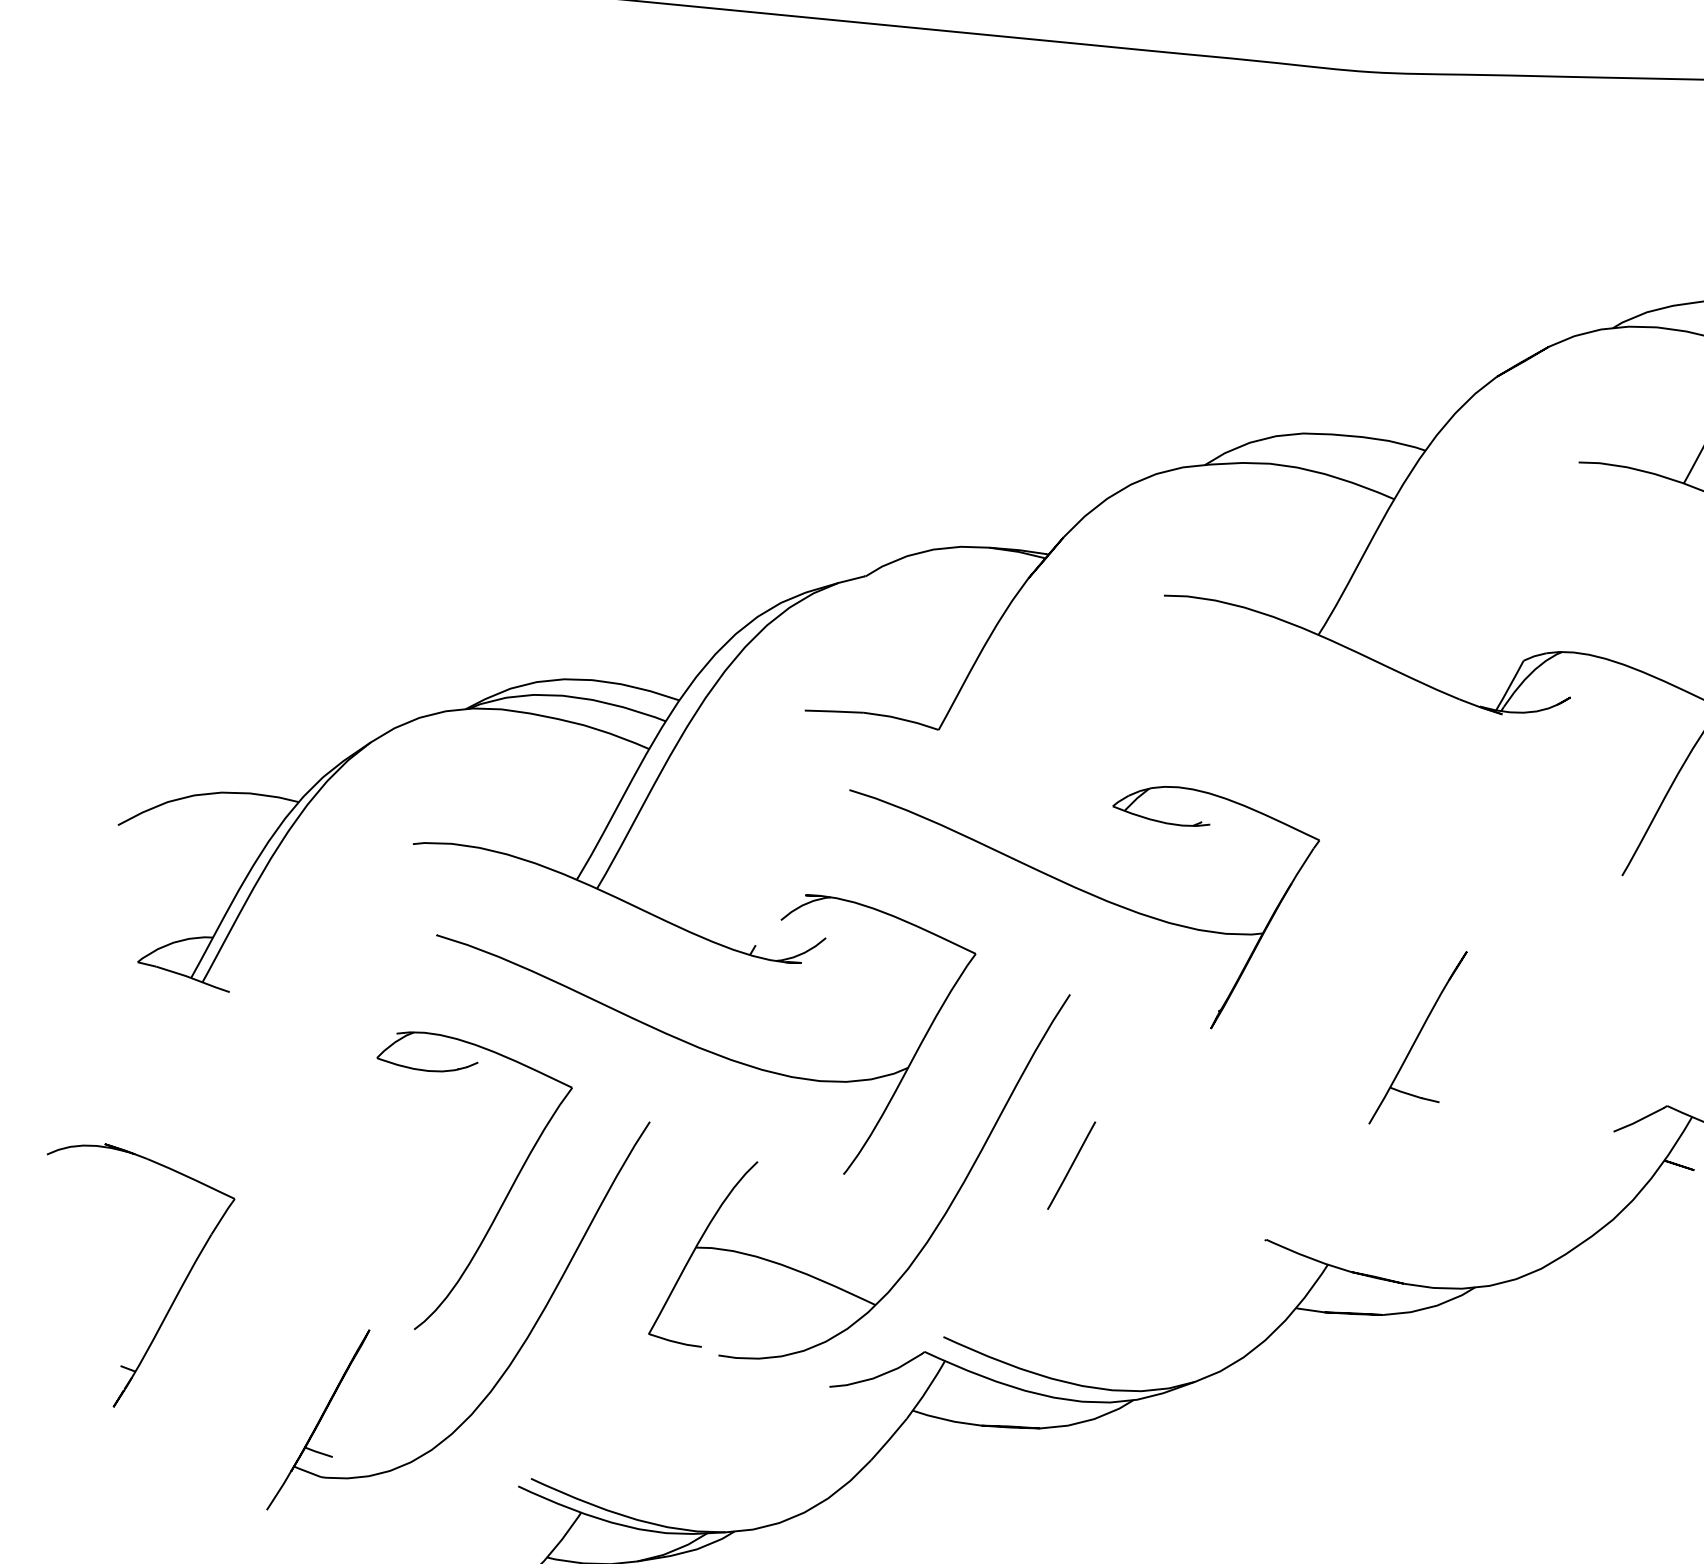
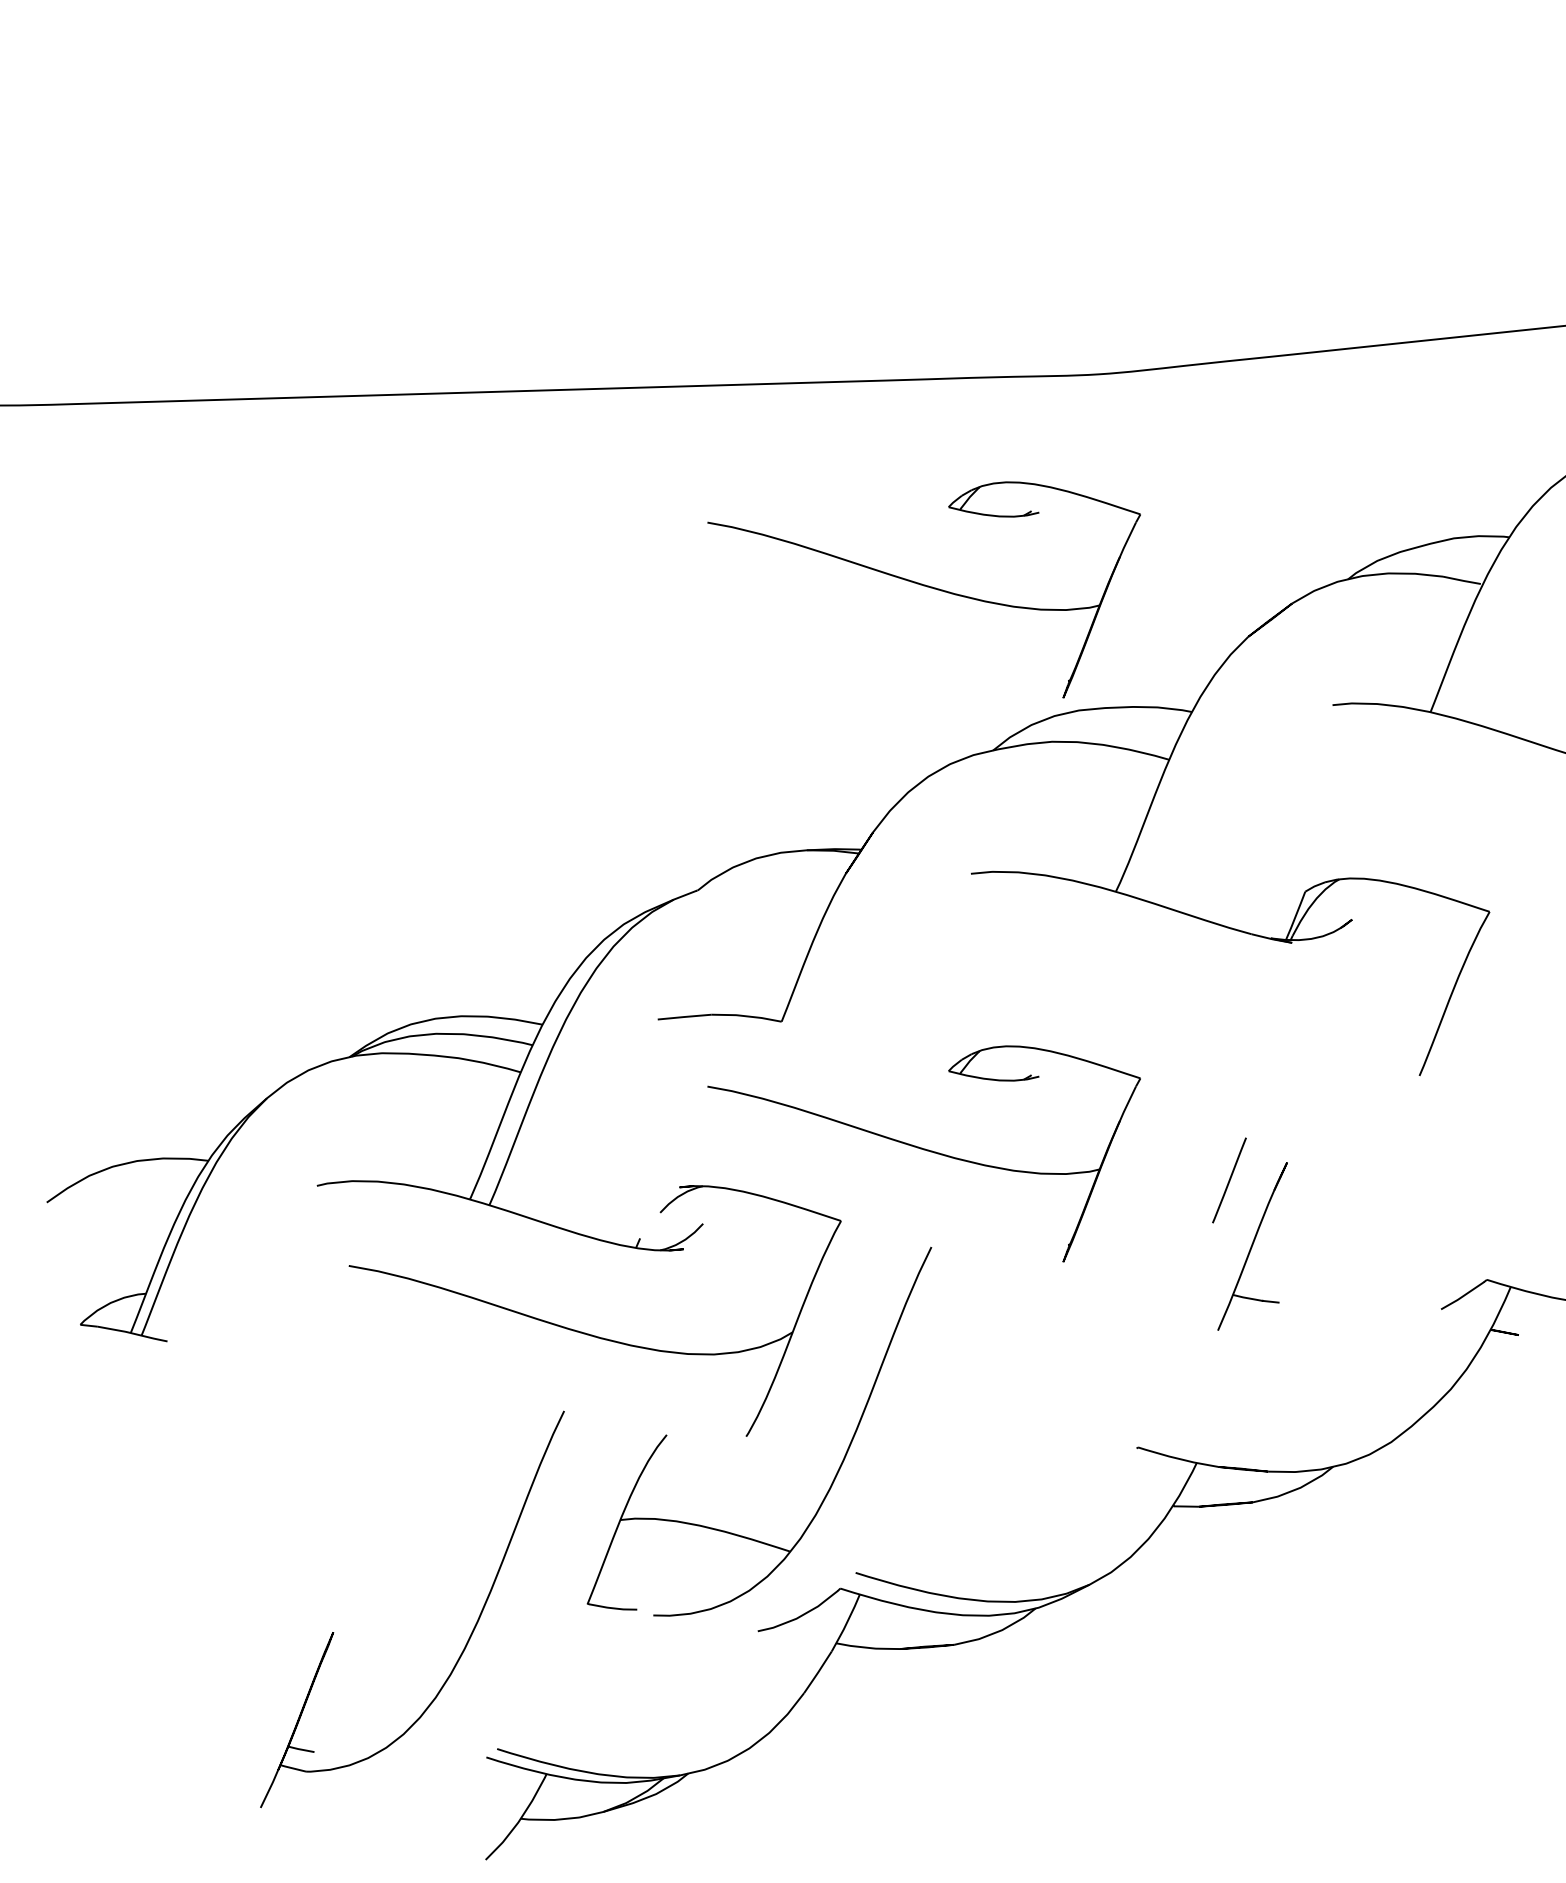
part: (1151, 281) -> (923, 589), added
line: (1071, 1165) -> (1229, 1180), moved
part: (499, 1206) -> (437, 1505), removed
part: (173, 1299) -> (151, 1627), removed

